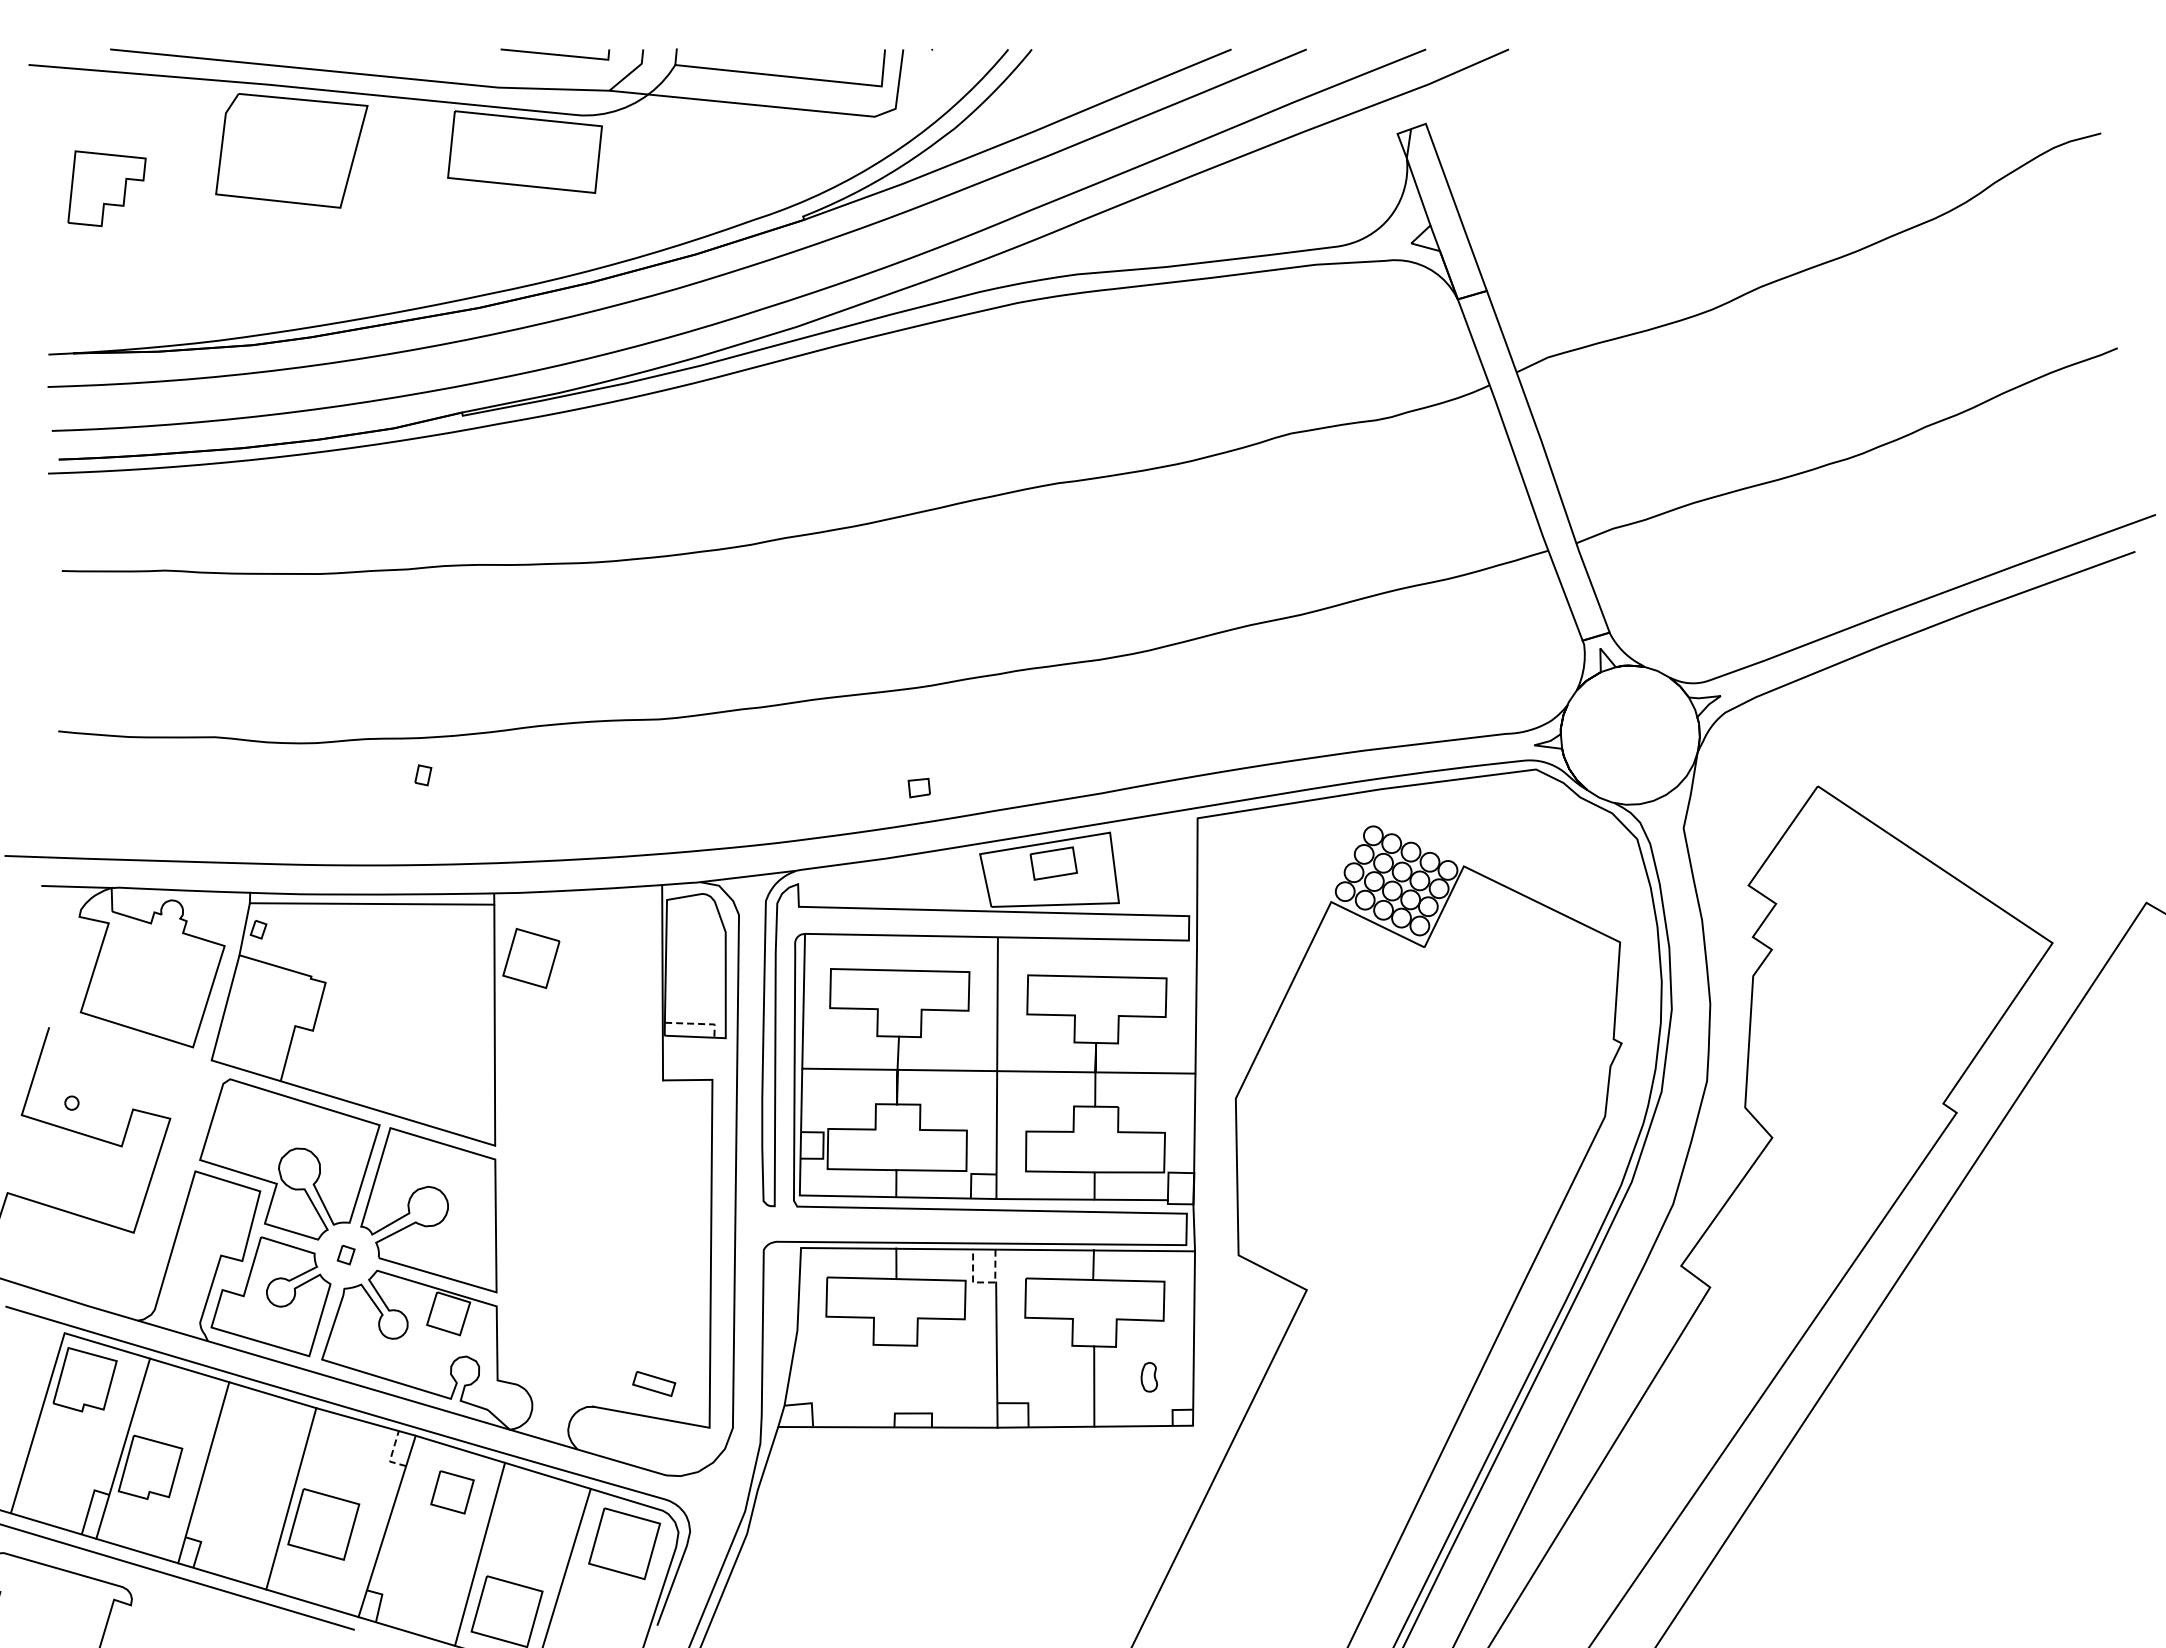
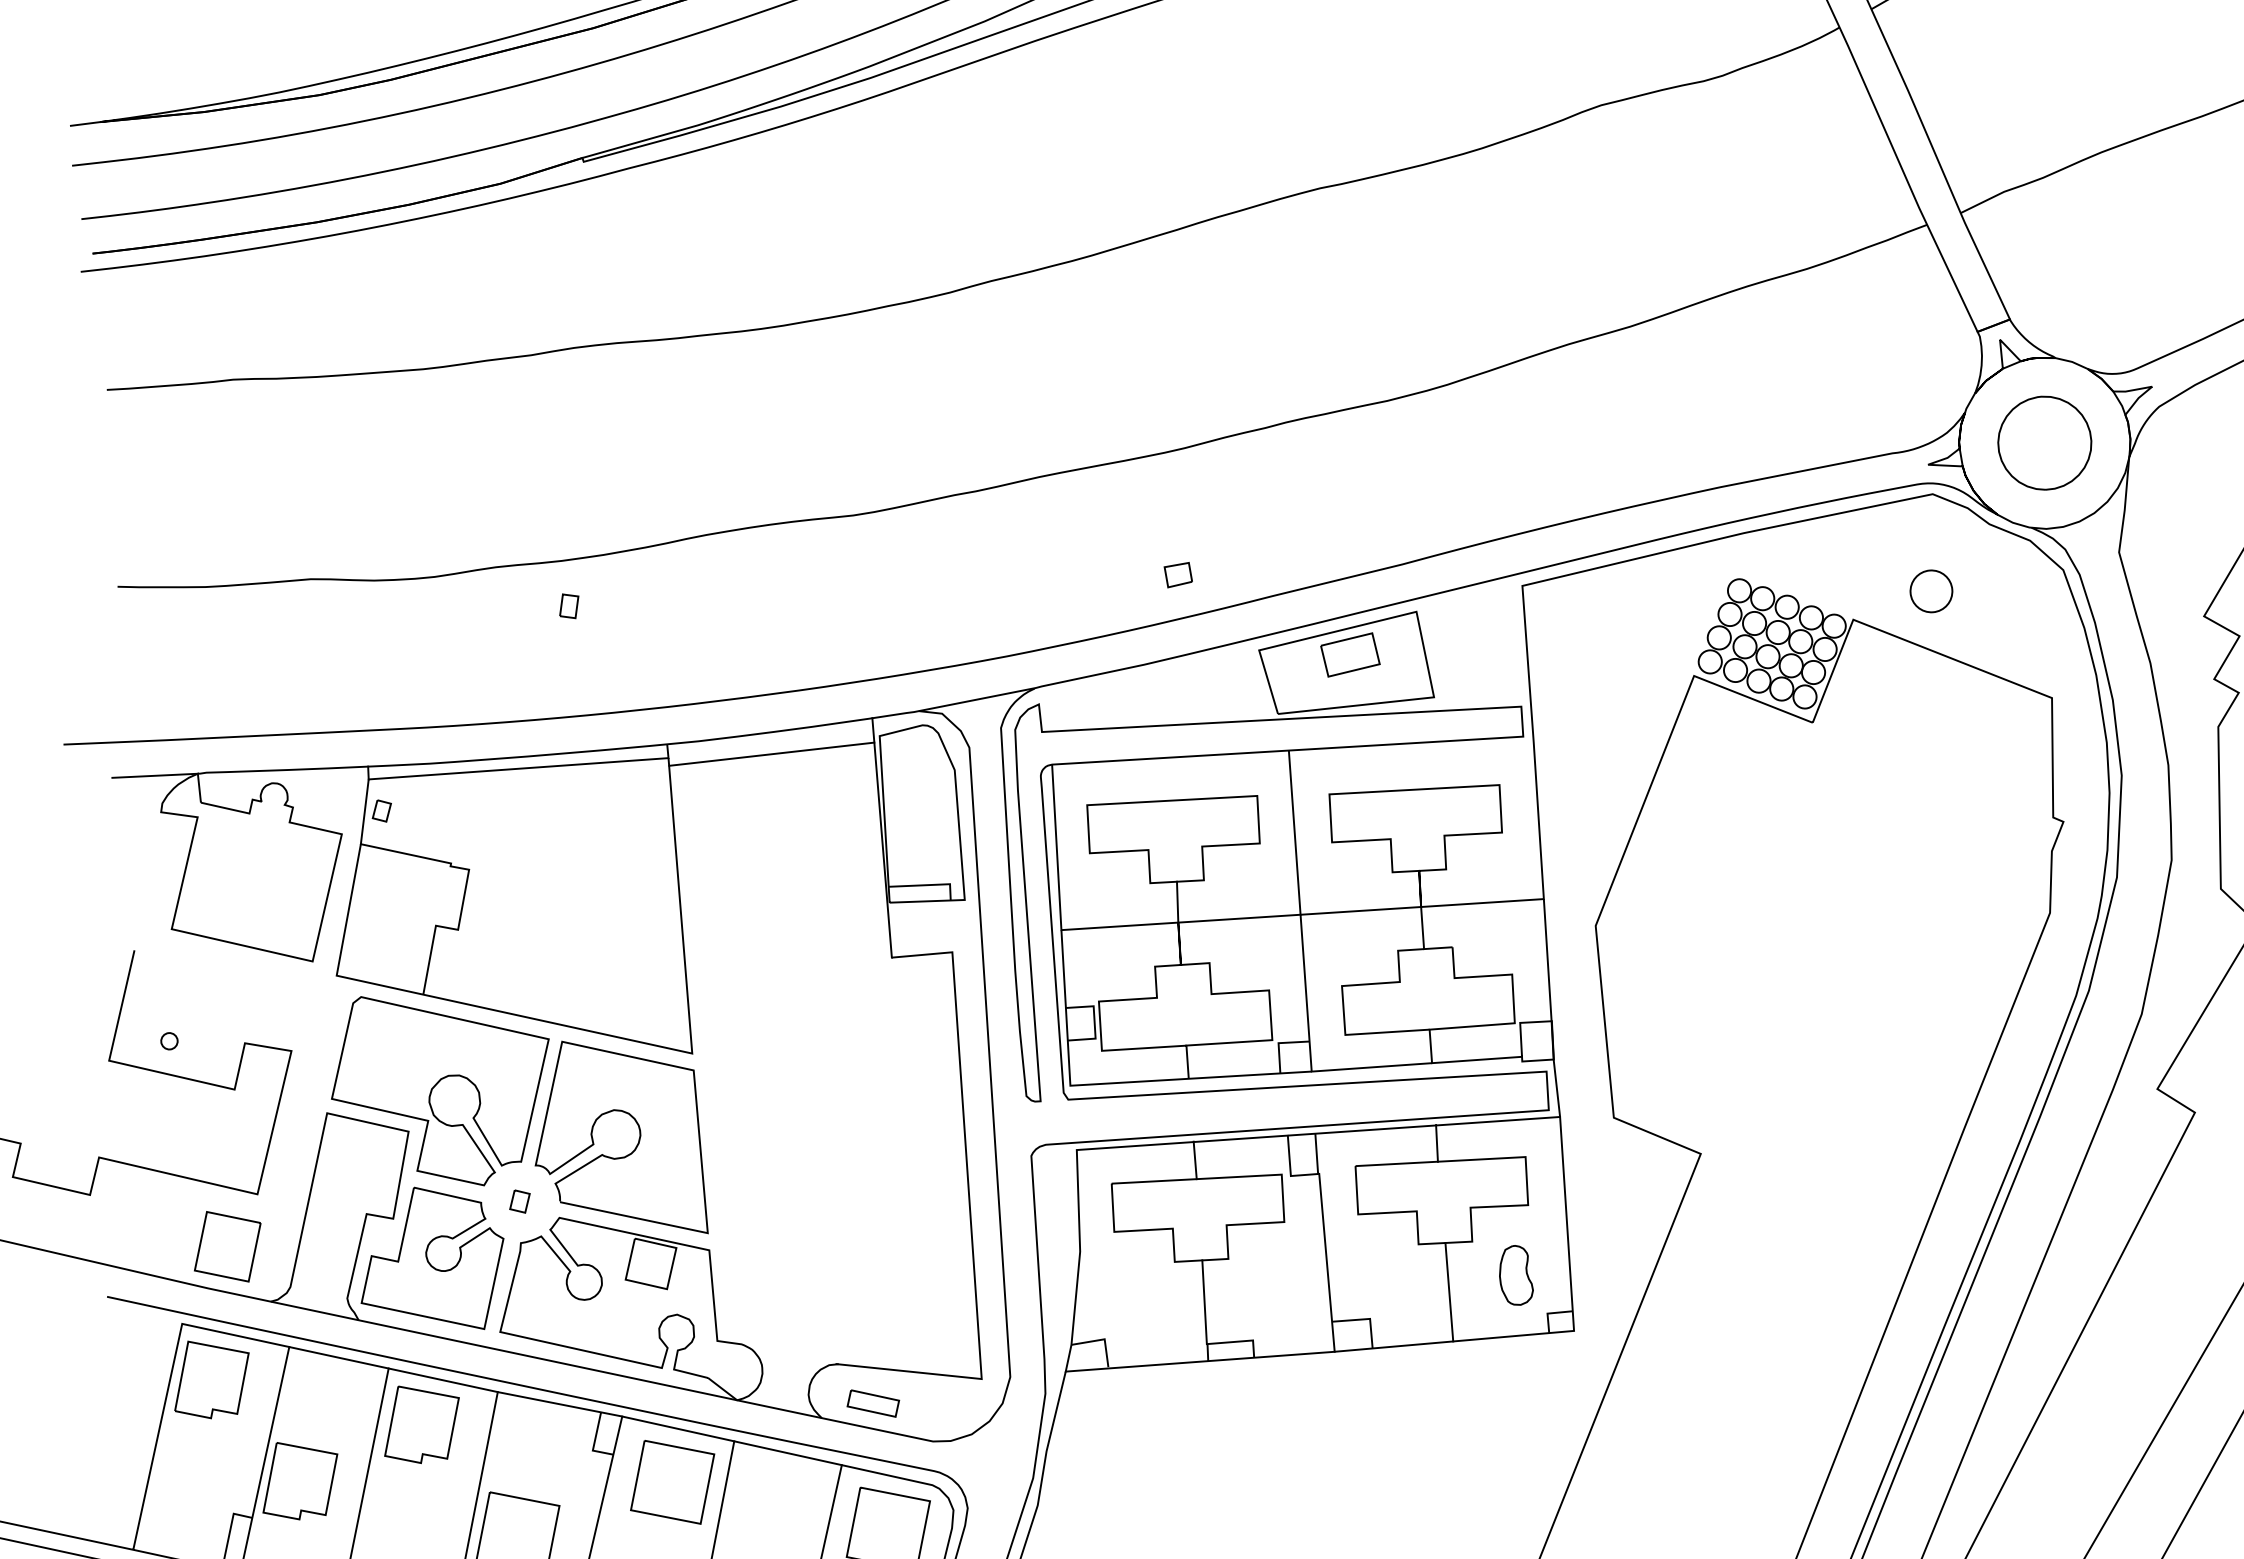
part: (1629, 734) -> (2043, 442), added
circle: (1528, 848) -> (1930, 591), added
line: (578, 907) -> (771, 753), added
part: (531, 958) -> (227, 1246), moved
line: (697, 1023) -> (928, 884), dashed -> solid
line: (983, 1282) -> (1303, 1175), dashed -> solid
part: (1149, 1377) -> (1516, 1275), size x1.67
line: (894, 1379) -> (1203, 1302), added
part: (654, 1383) -> (873, 1403), moved
part: (252, 1428) -> (421, 1423), added
line: (391, 1454) -> (594, 1441), dashed -> solid
part: (452, 1492) -> (672, 1482), size x1.67

